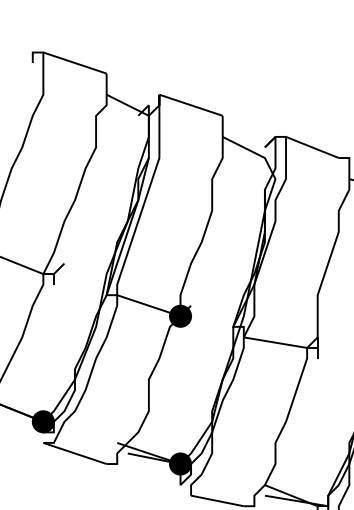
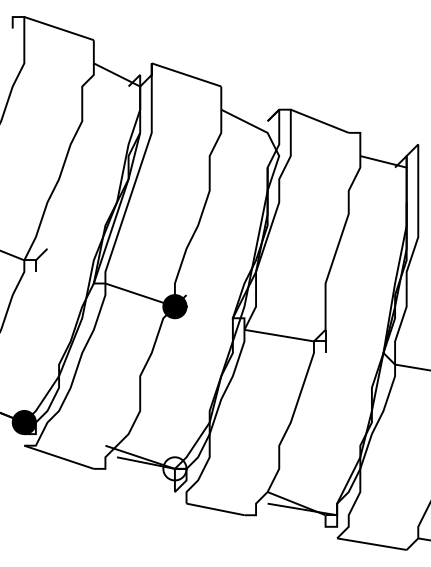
fill: (180, 463) -> (174, 468), removed

